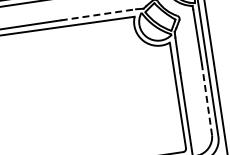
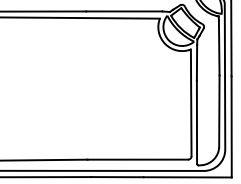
line: (98, 14) -> (124, 11), dashed -> solid
line: (207, 99) -> (219, 111), dashed -> solid

